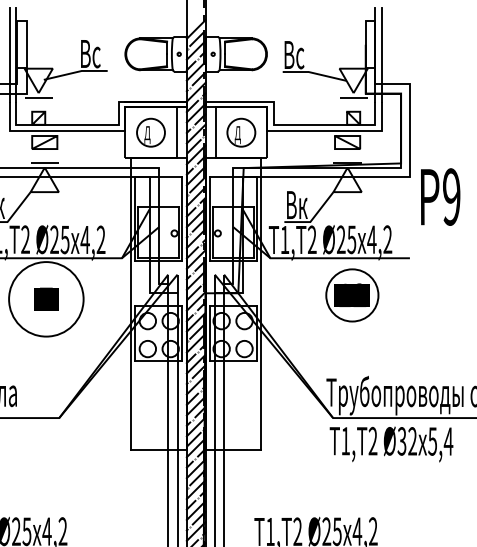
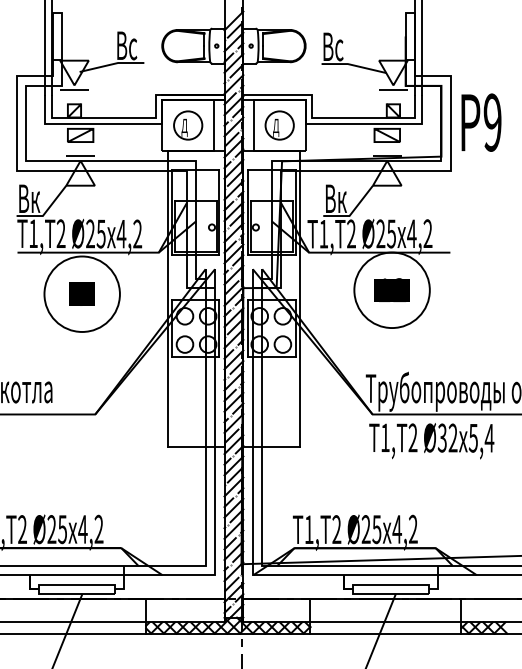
text: (440, 196) -> (481, 122), moved
circle: (351, 295) -> (391, 290), size x1.43

